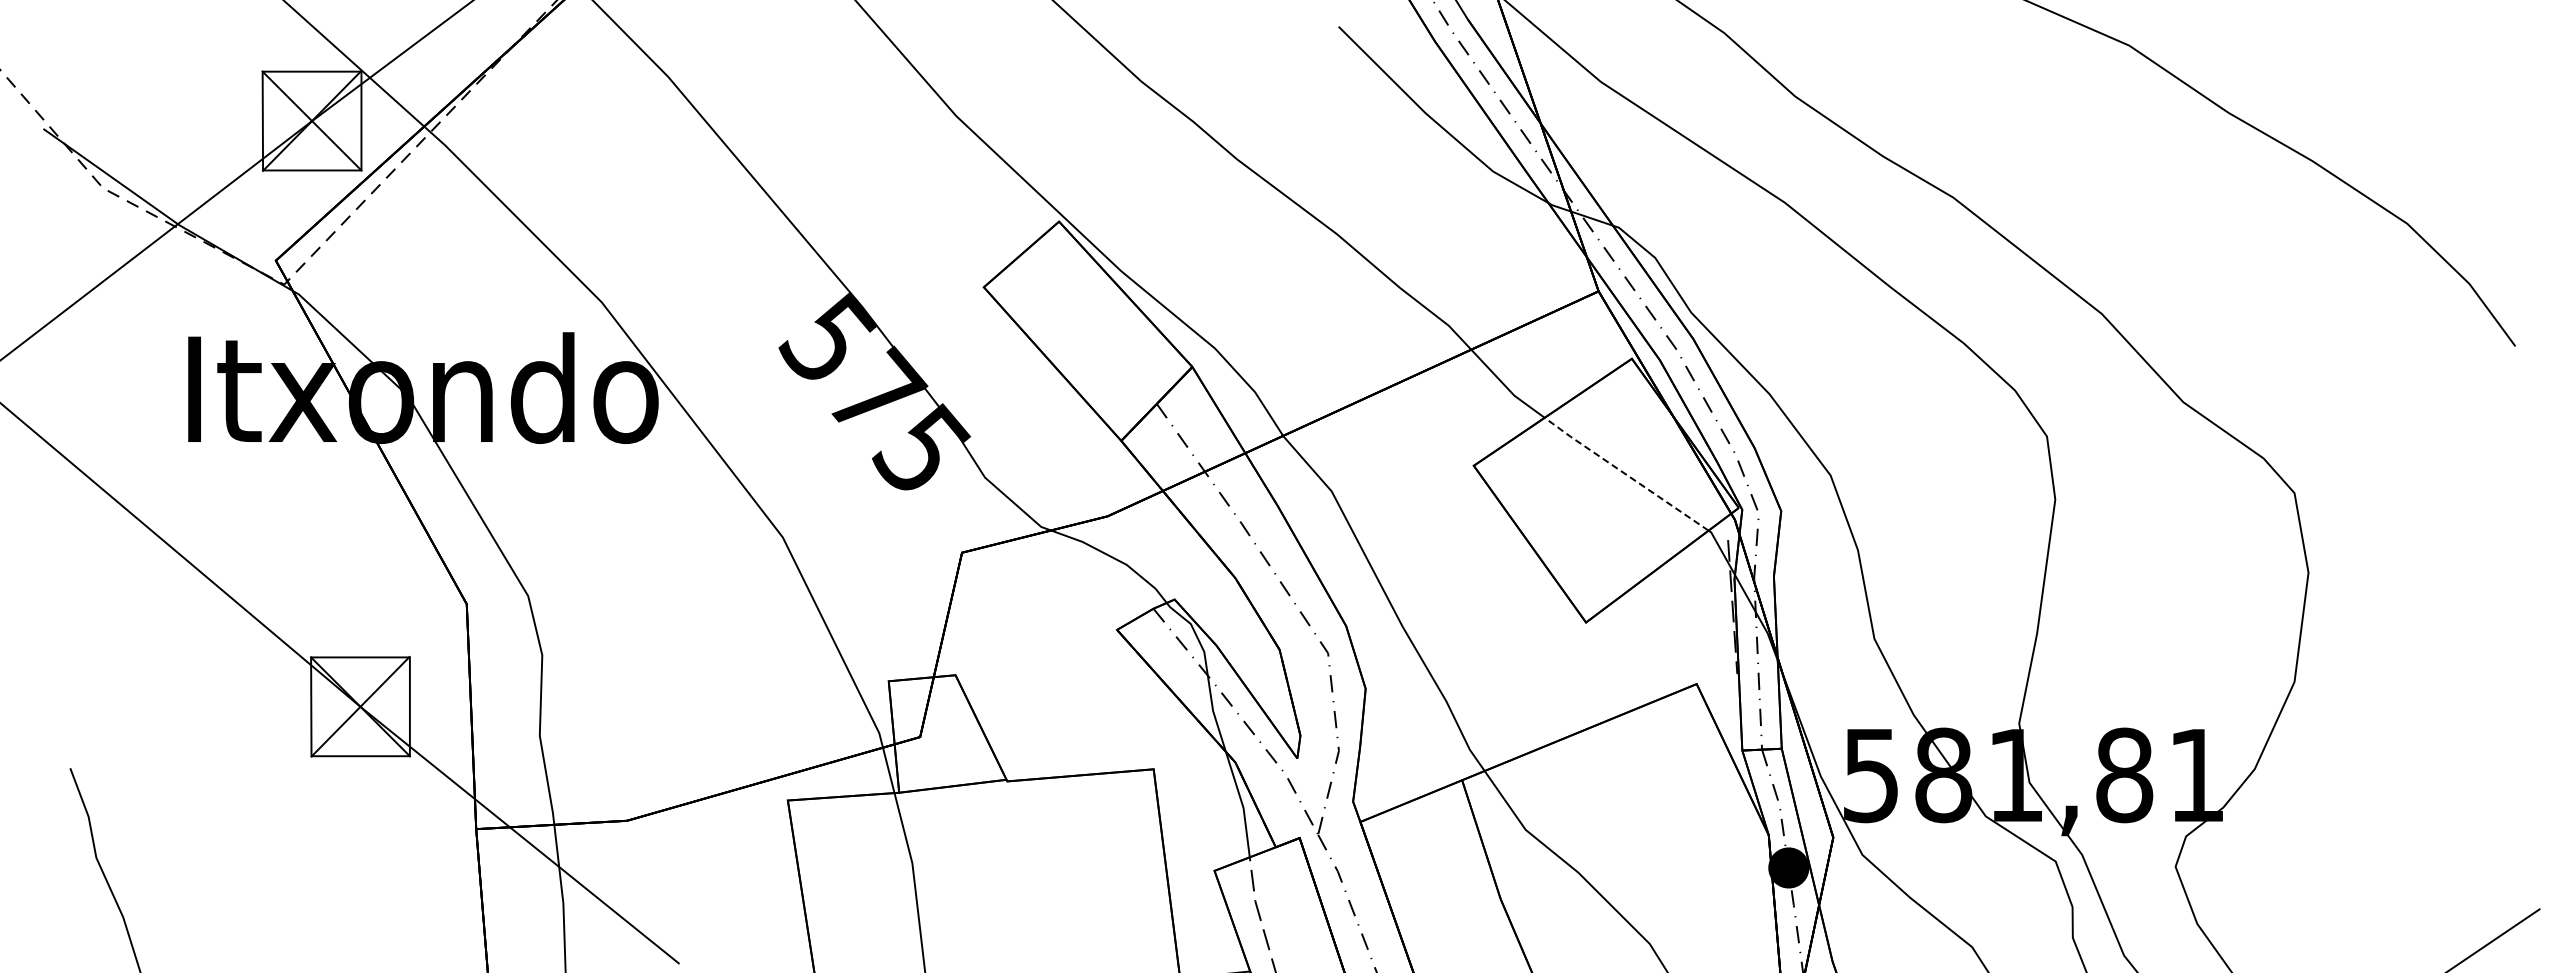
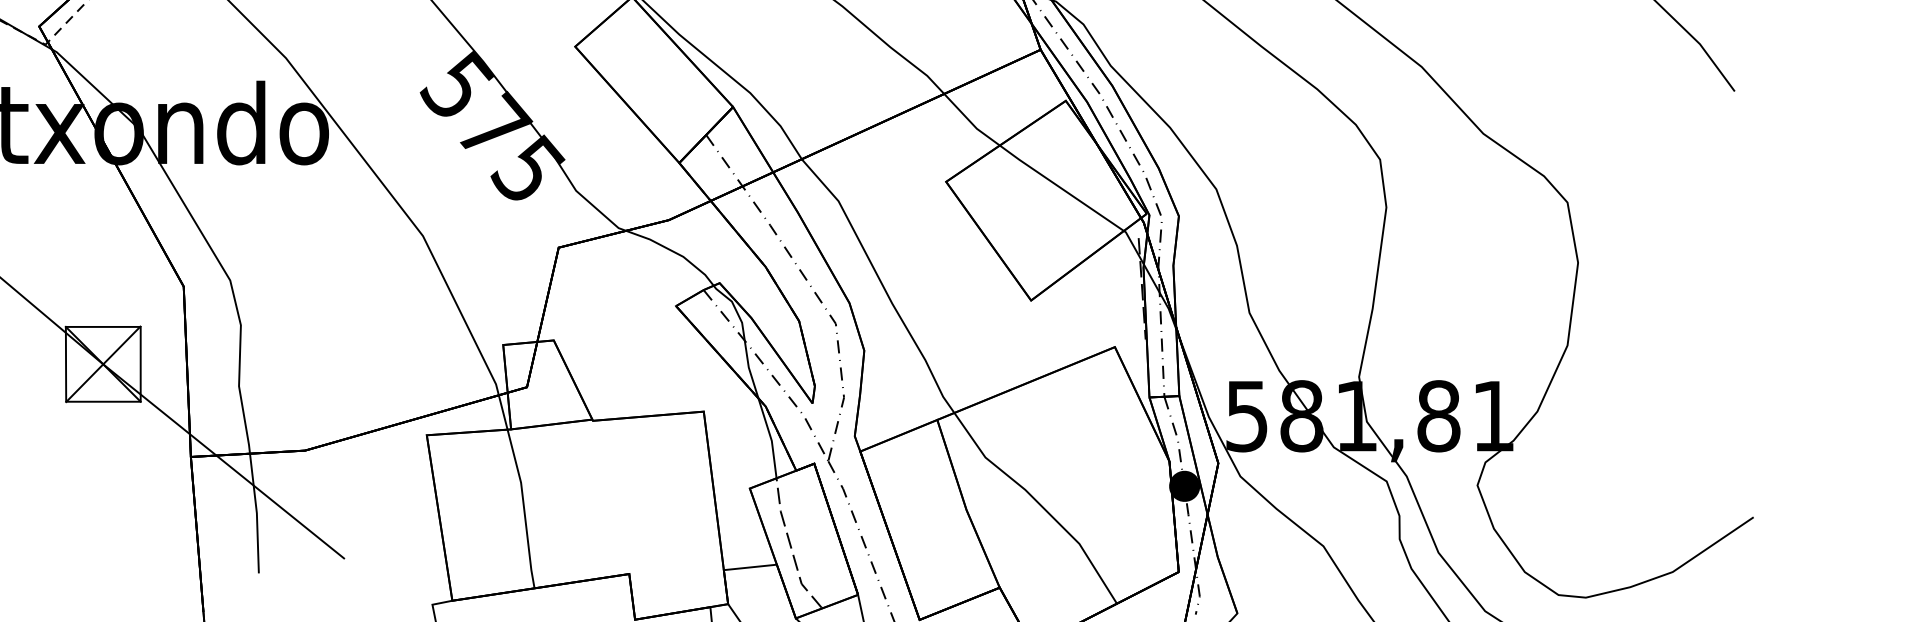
line: (1625, 474) -> (1061, 188), dashed -> solid

